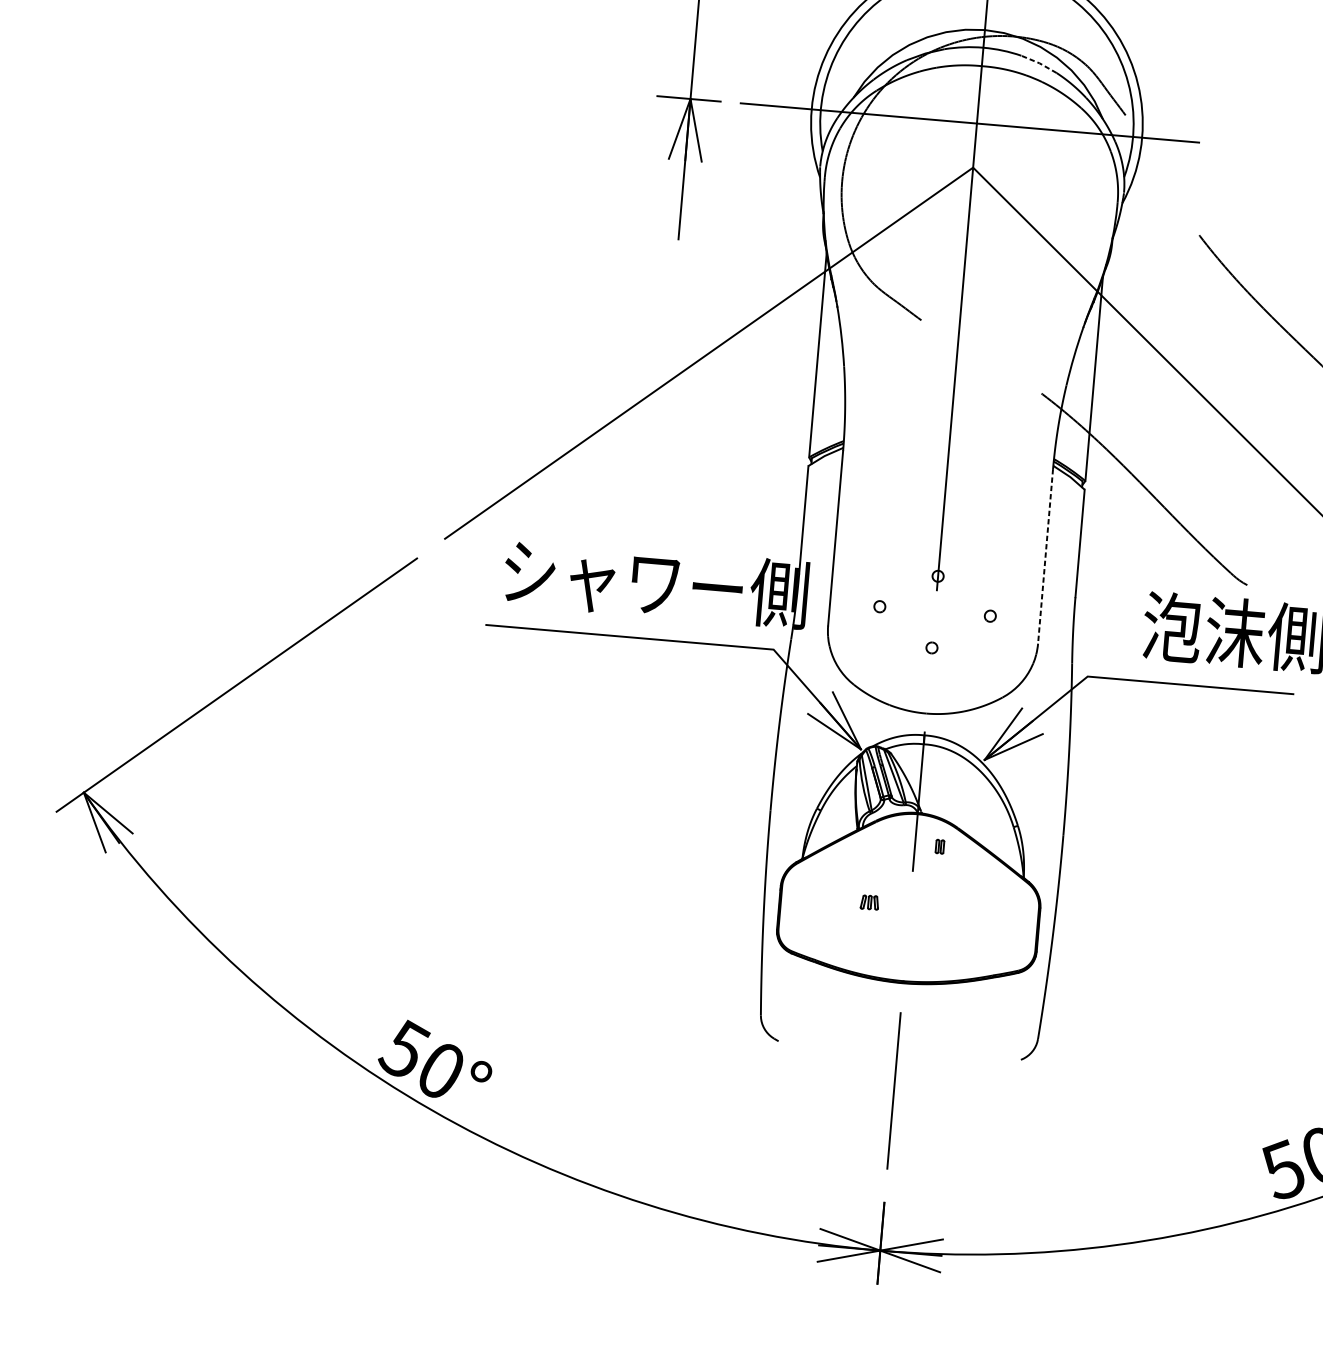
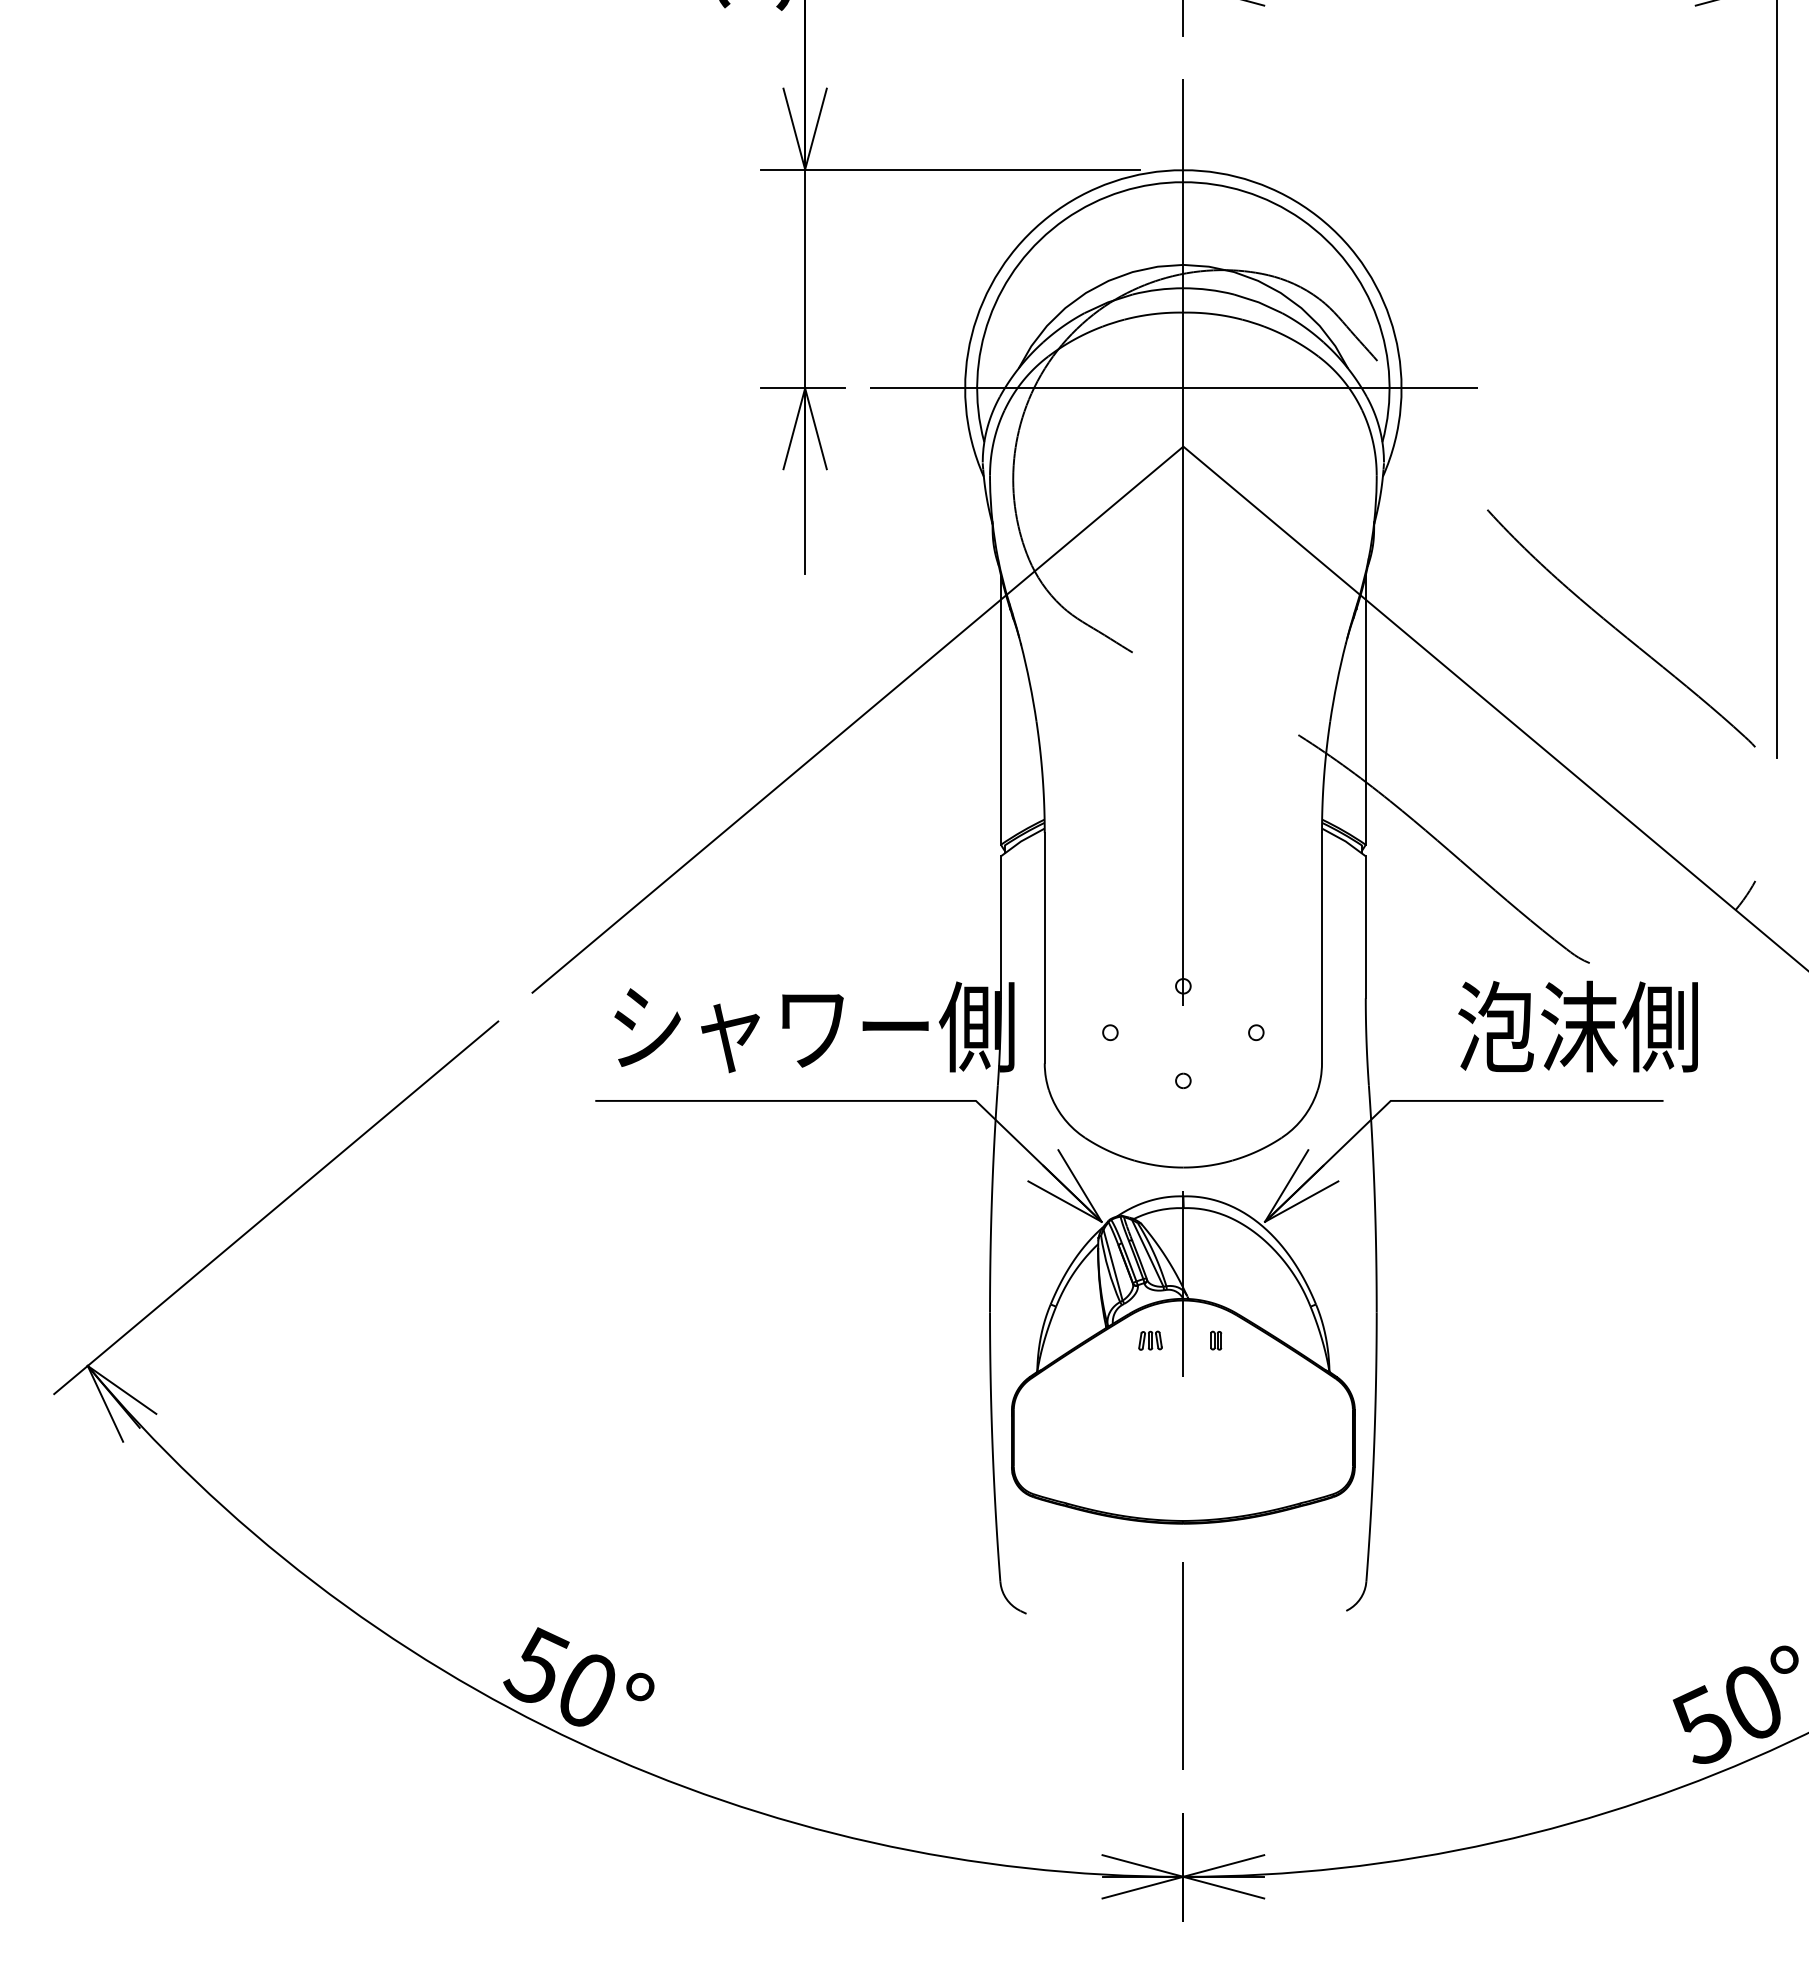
line: (1039, 63) -> (1258, 302), dashed -> solid
line: (1045, 556) -> (1322, 948), dashed -> solid
part: (869, 902) -> (1150, 1340), moved

